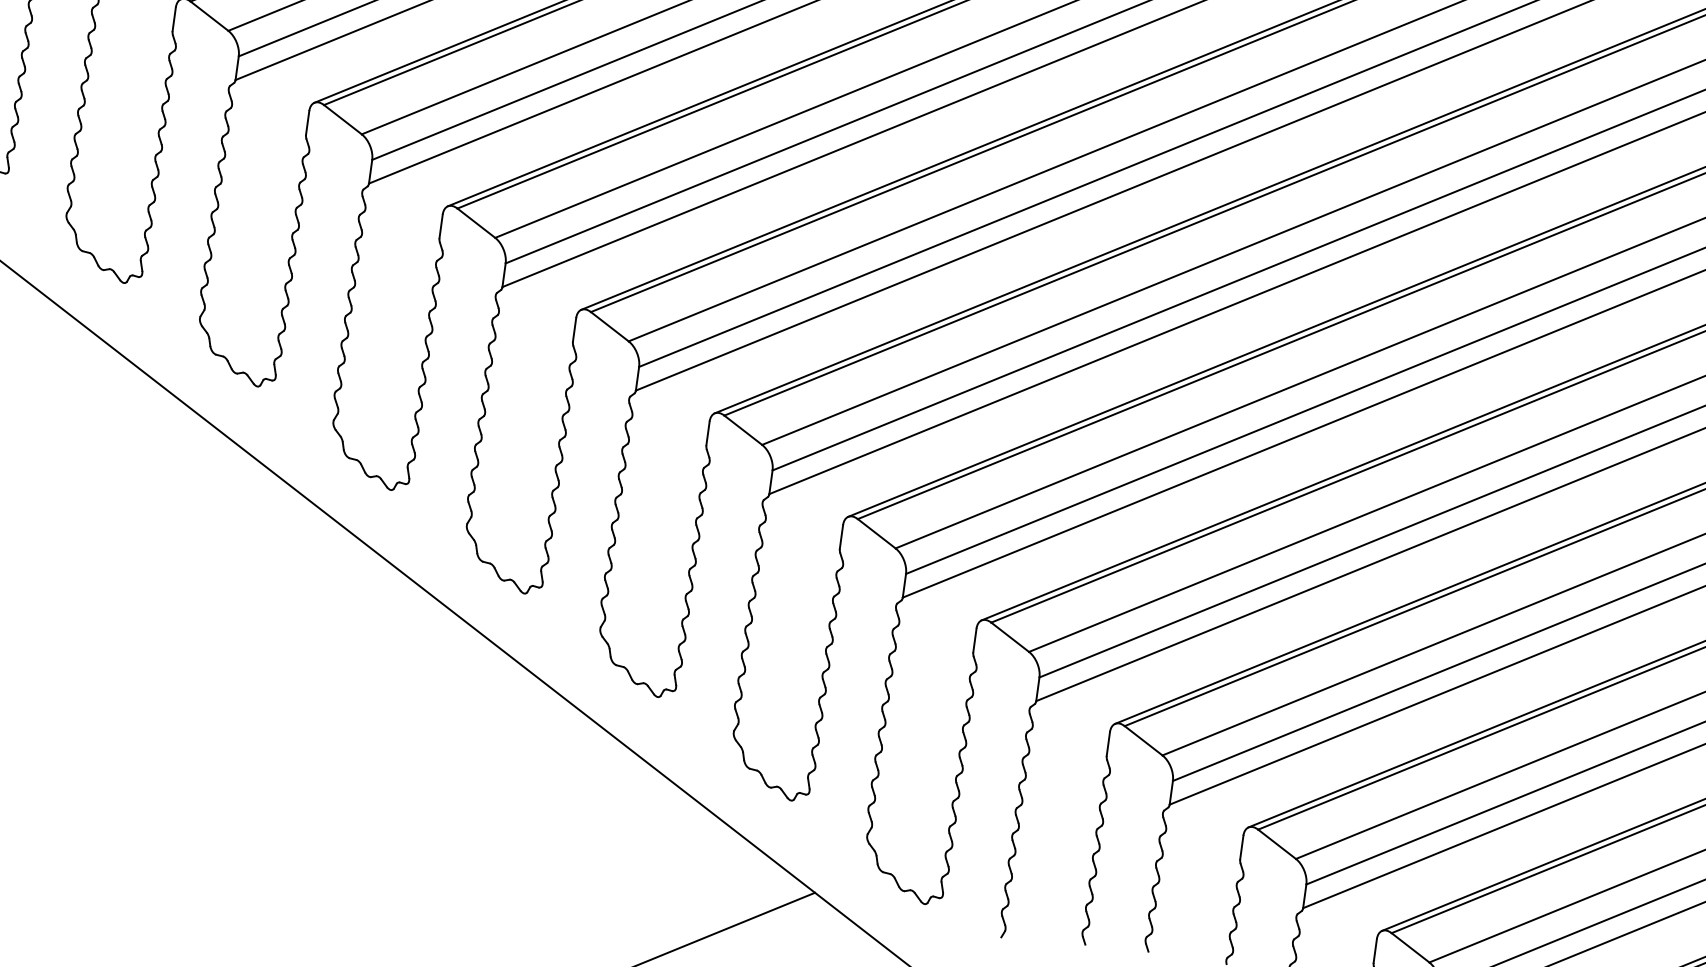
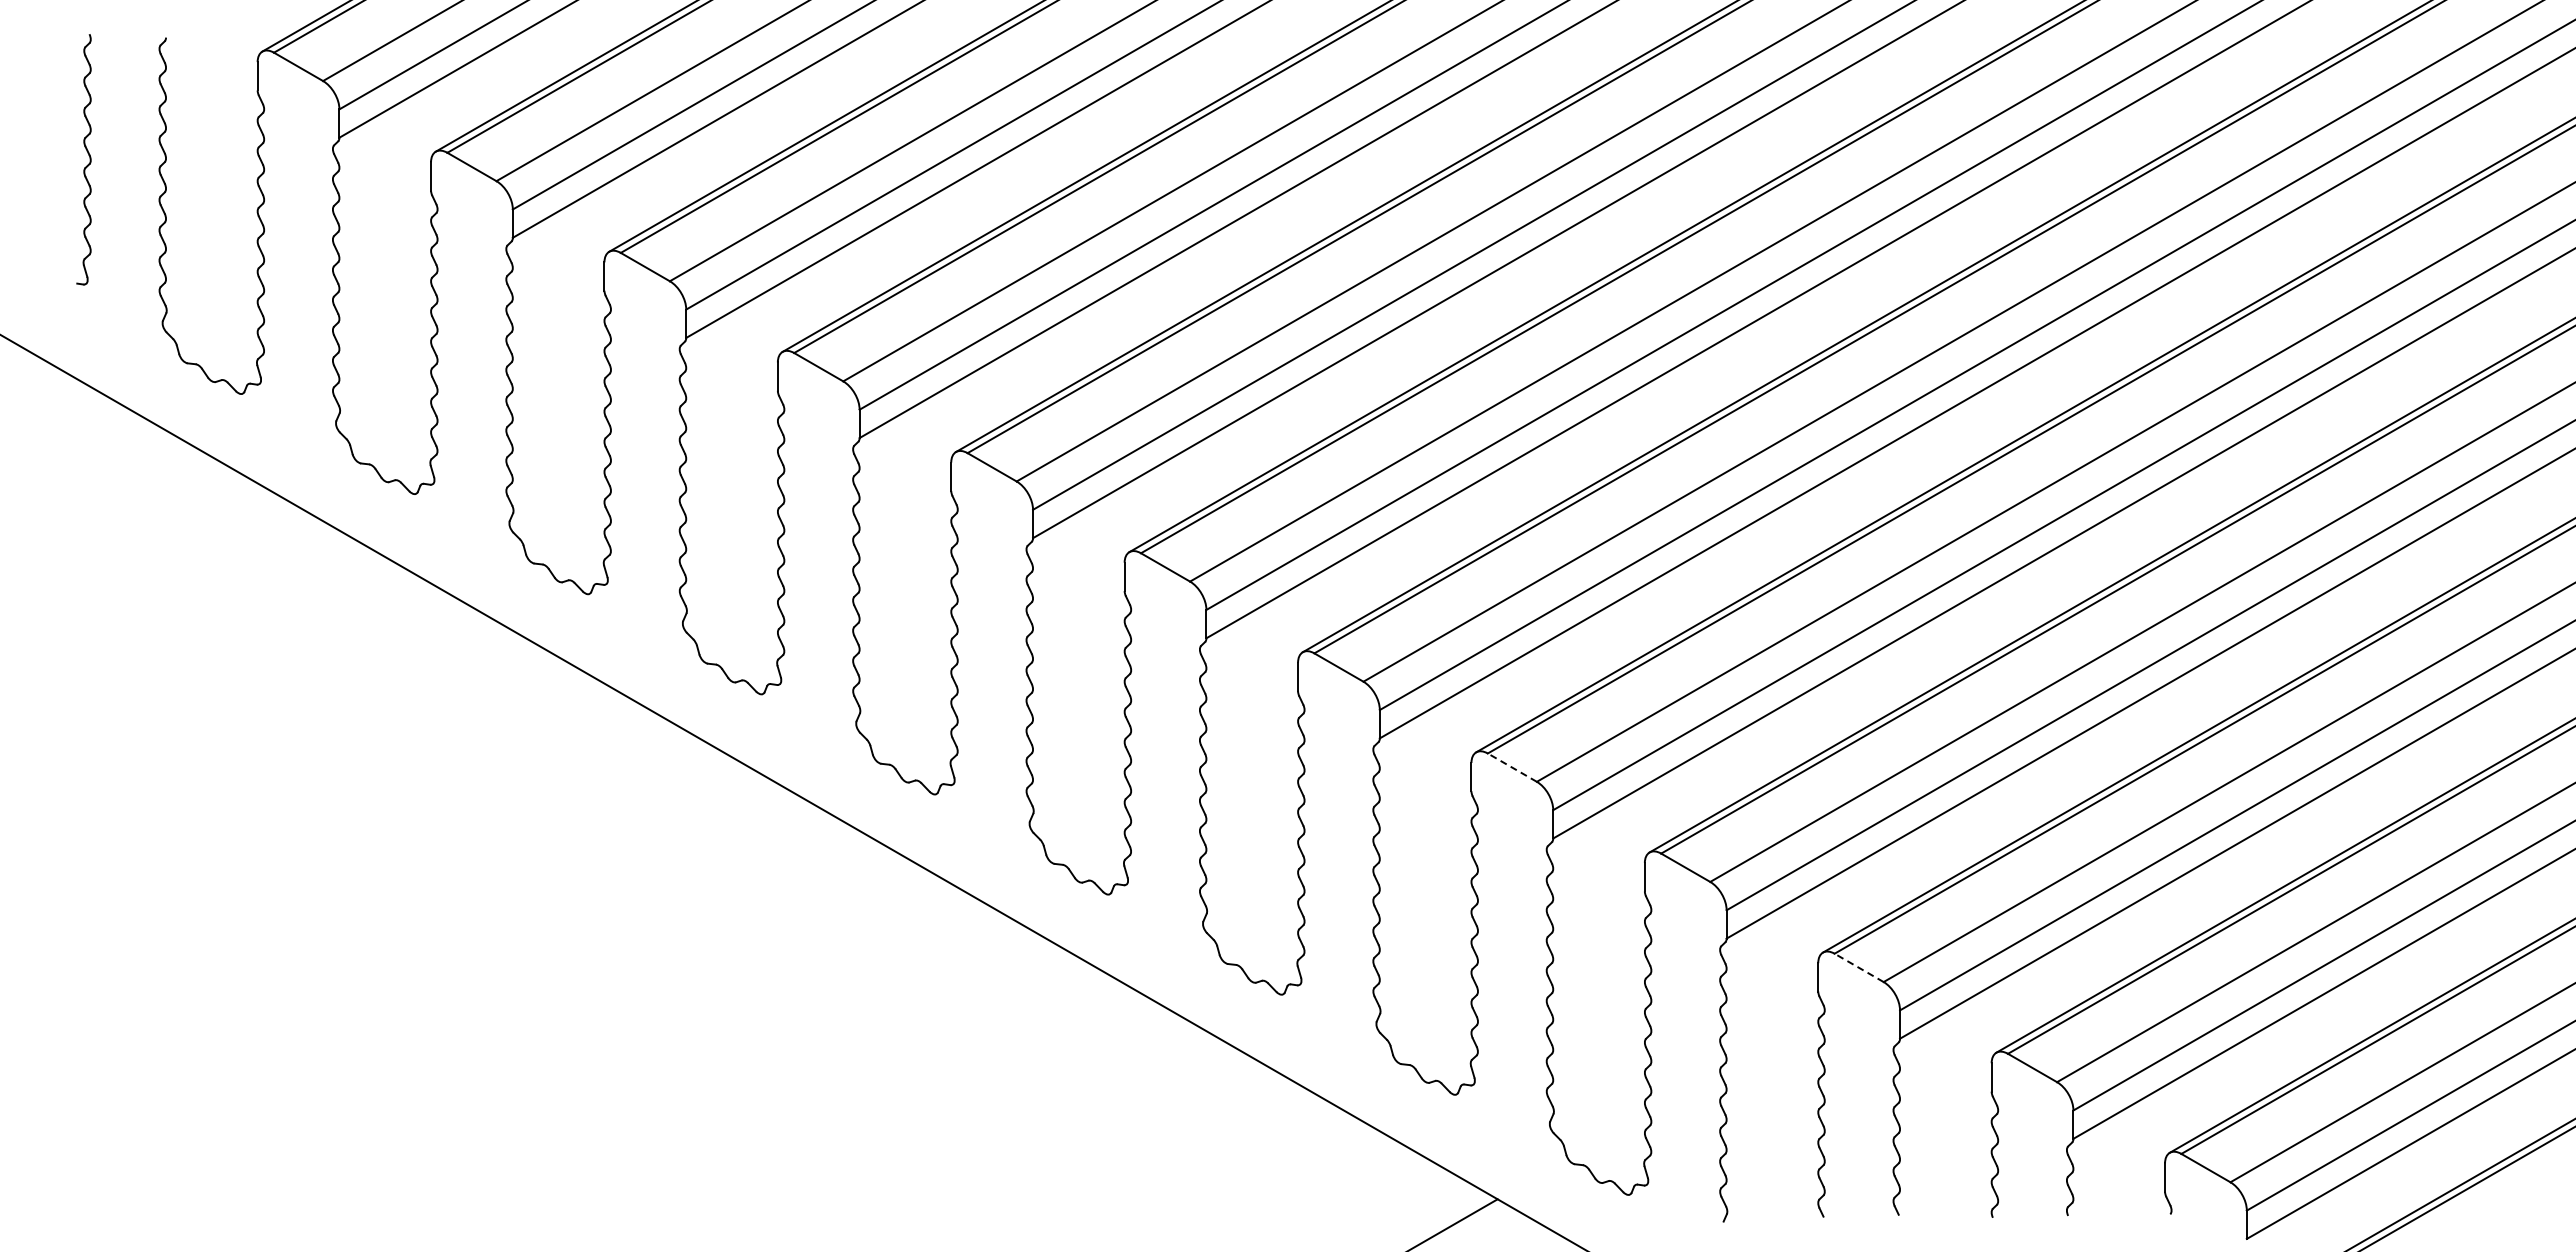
line: (876, 533) -> (1511, 767), solid -> dashed
line: (1143, 740) -> (1858, 967), solid -> dashed

